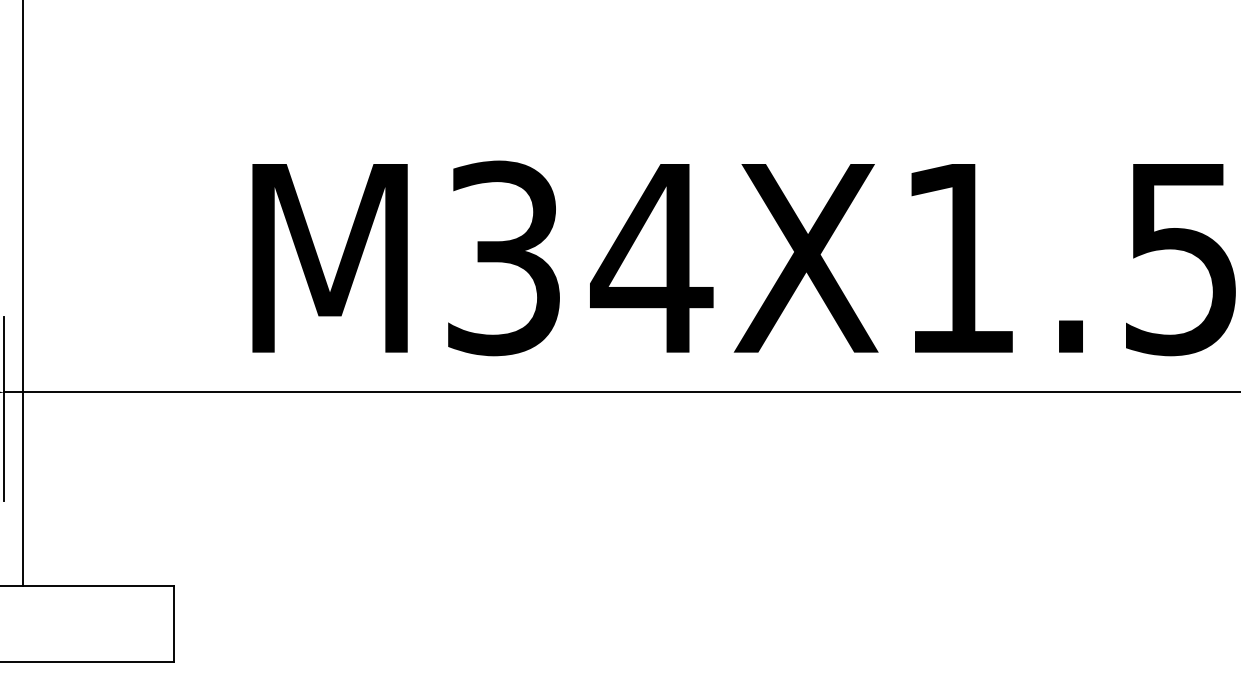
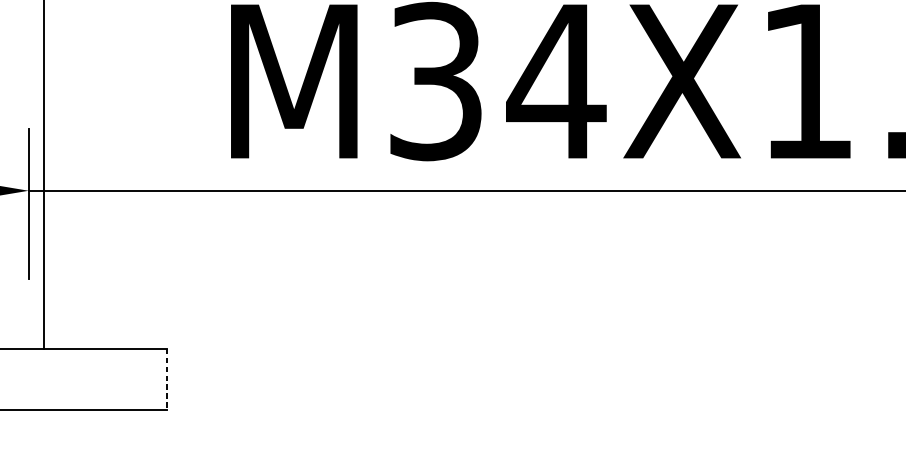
line: (173, 623) -> (166, 379), solid -> dashed

